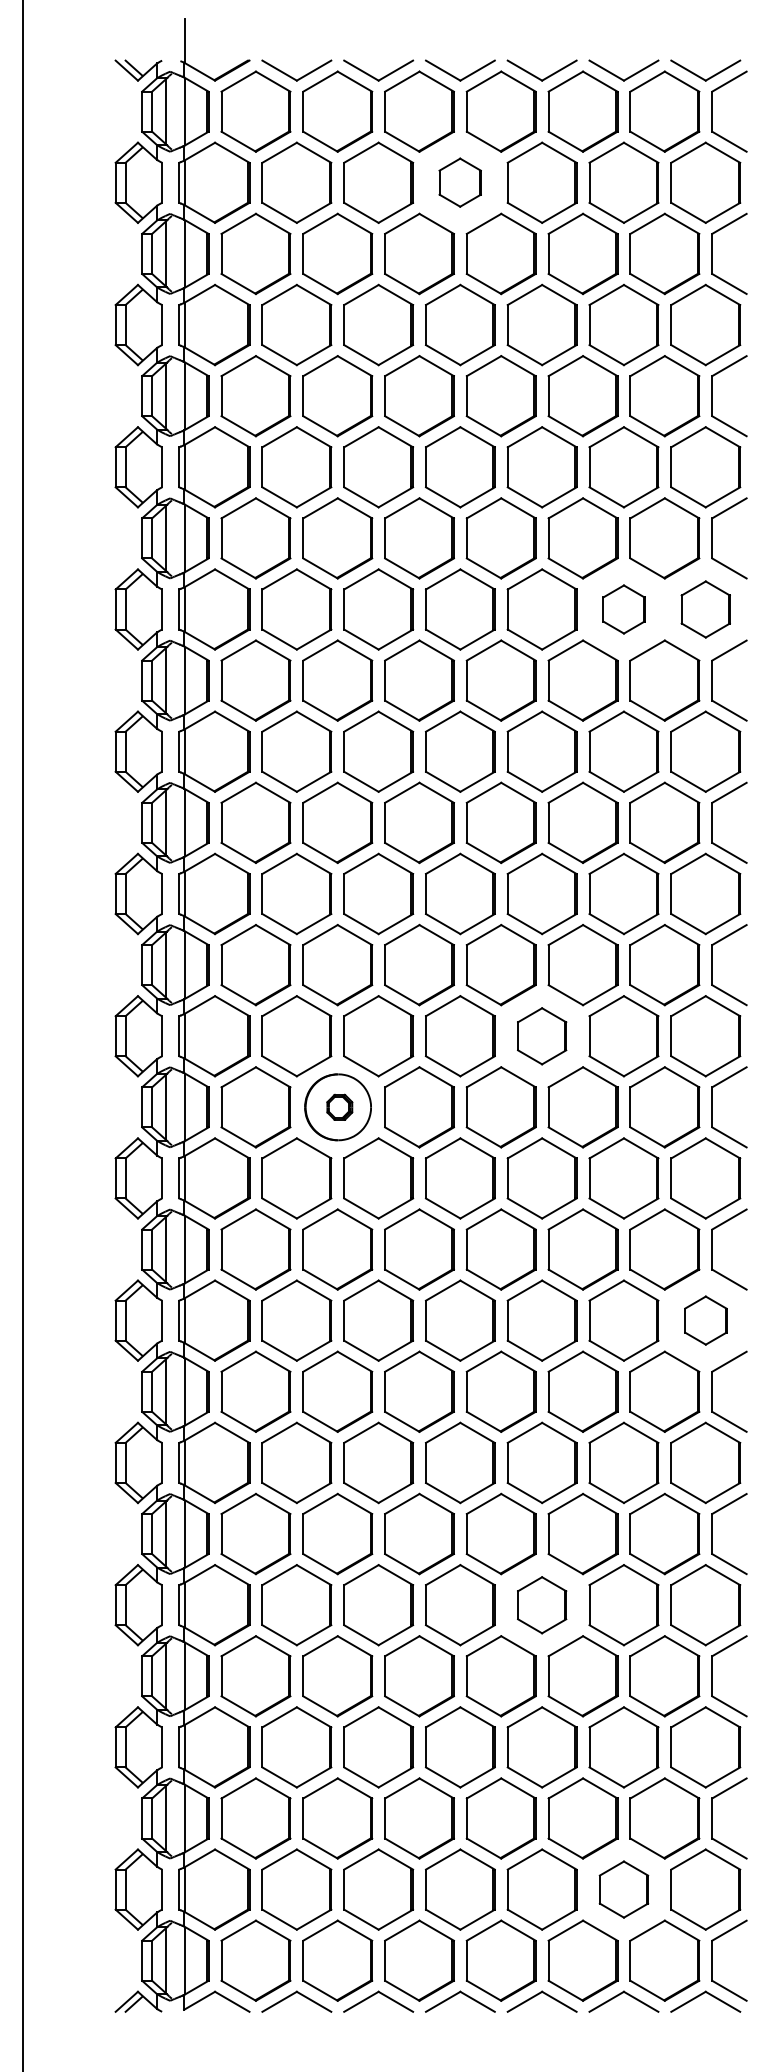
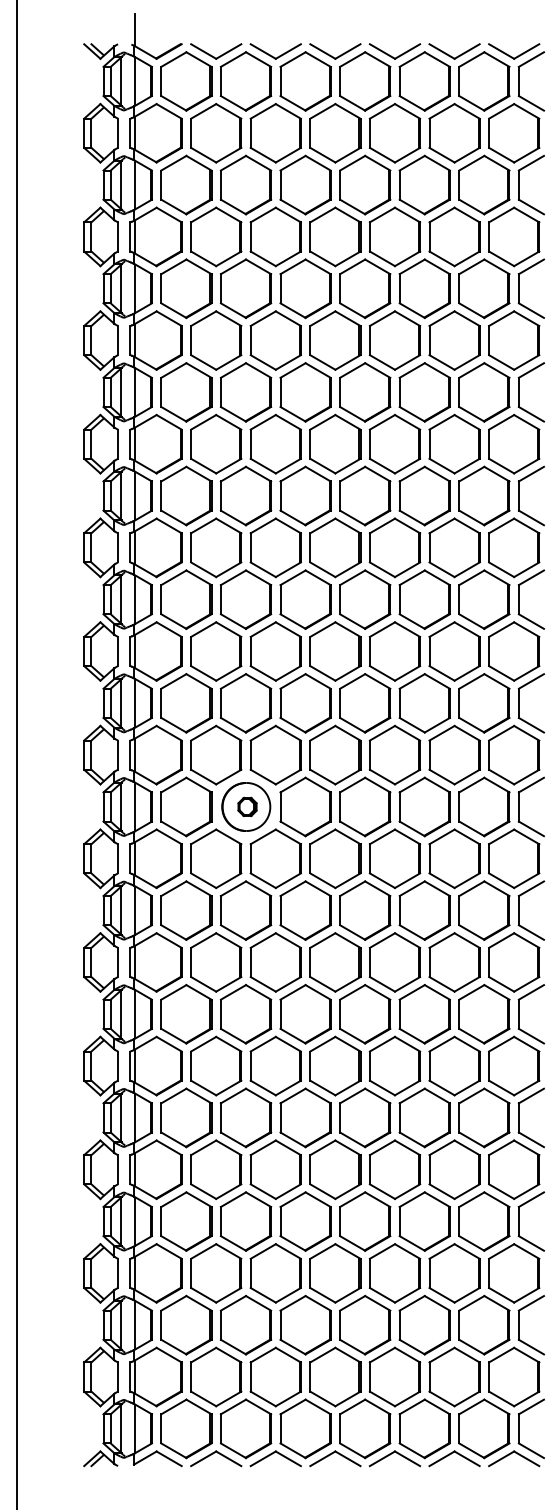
part: (459, 182) -> (334, 133), size x1.67
part: (623, 609) -> (454, 444), size x1.67
part: (705, 609) -> (514, 444), size x1.43
part: (541, 1036) -> (394, 755), size x1.43
part: (705, 1320) -> (514, 962), size x1.67
part: (541, 1605) -> (394, 1169), size x1.43
part: (623, 1889) -> (454, 1376), size x1.43

